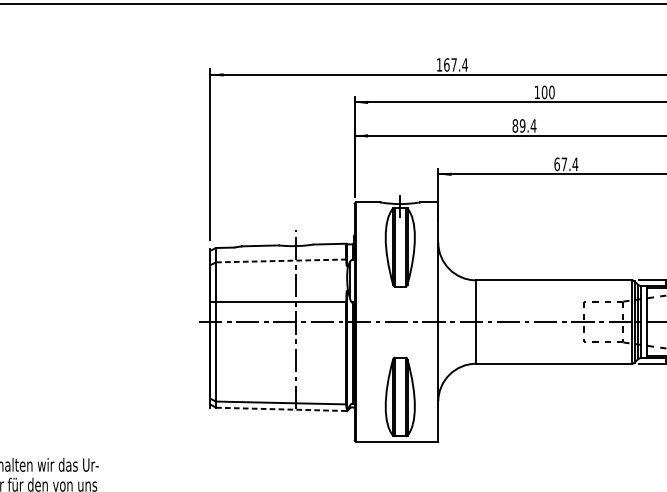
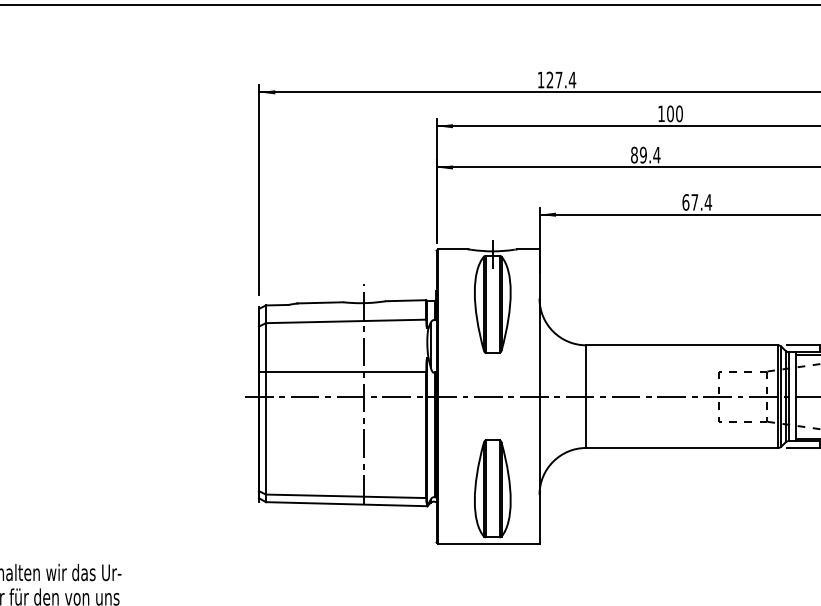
text: (446, 64) -> (549, 79), 167.4 -> 127.4
line: (281, 261) -> (346, 321), dashed -> solid
line: (281, 409) -> (346, 504), dashed -> solid

